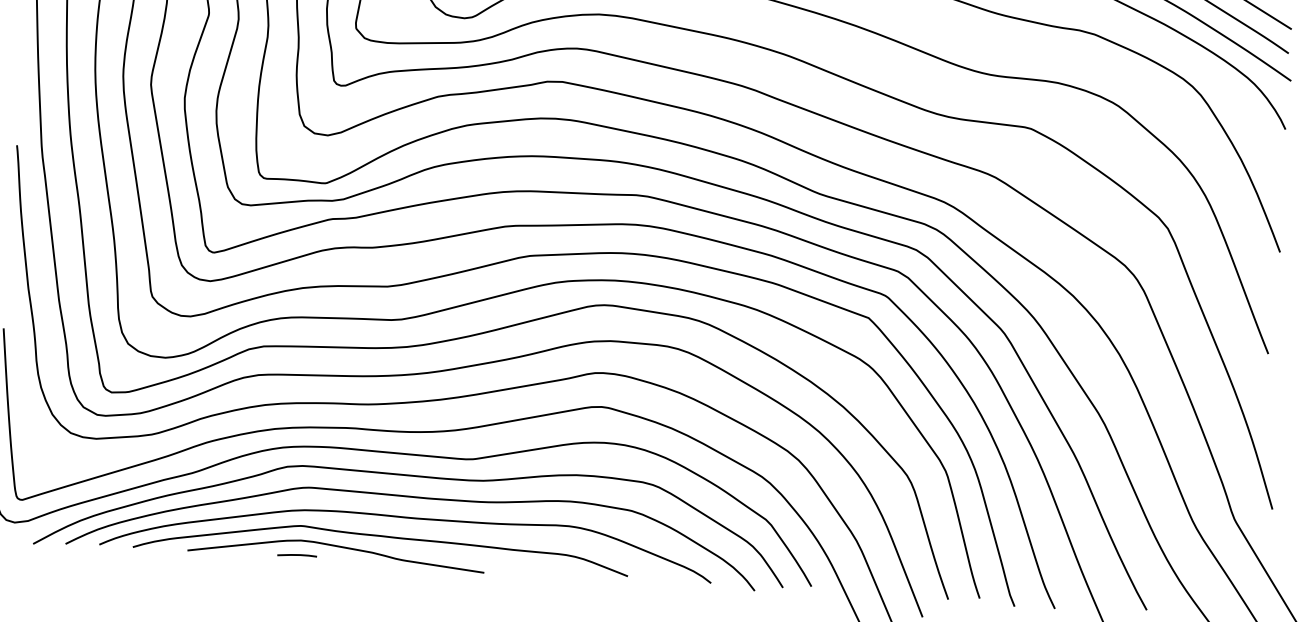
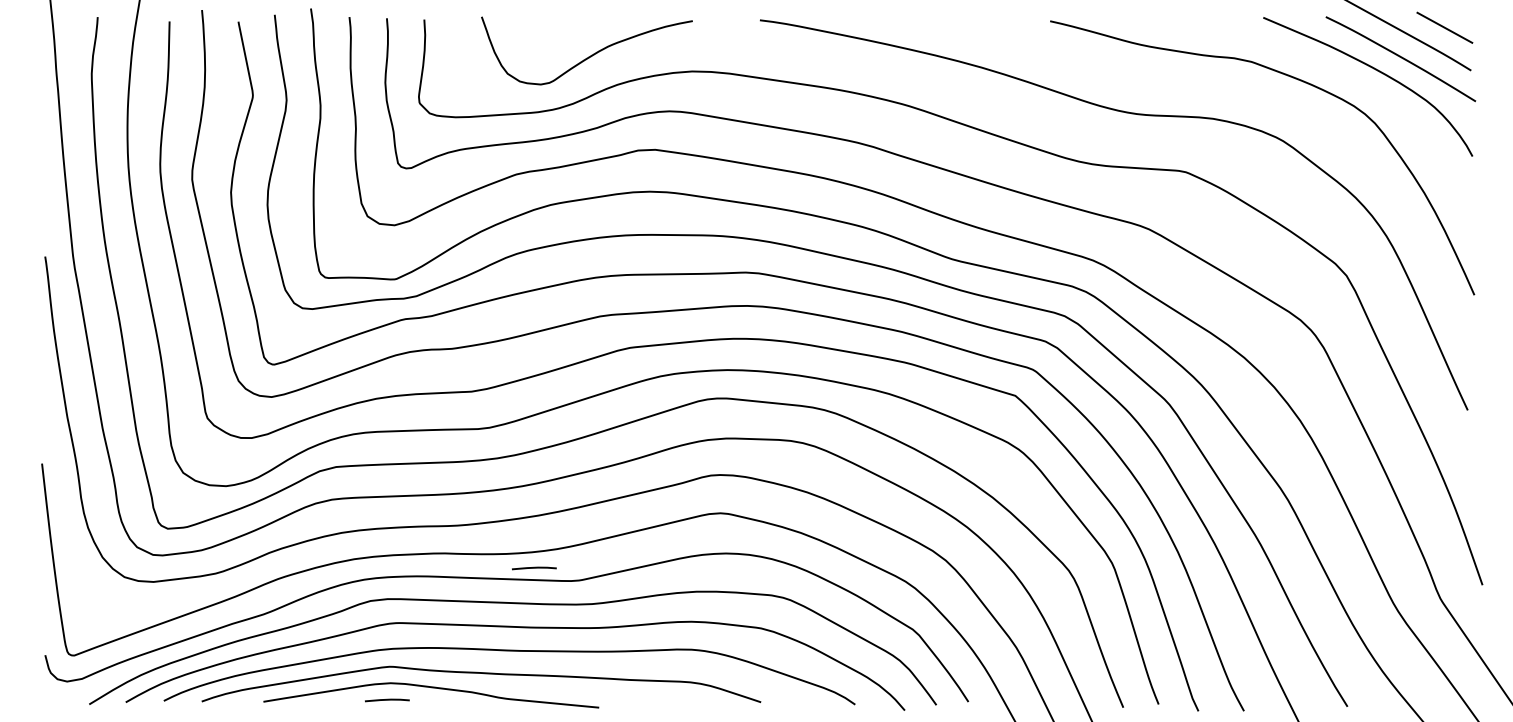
line: (434, 446) -> (534, 568), added

